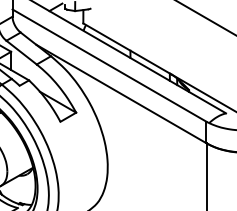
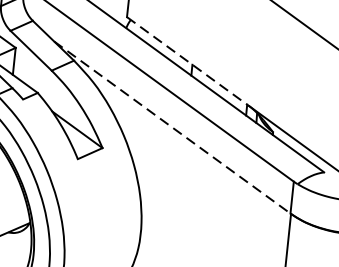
line: (127, 48) -> (188, 61), solid -> dashed
line: (121, 94) -> (172, 128), solid -> dashed

